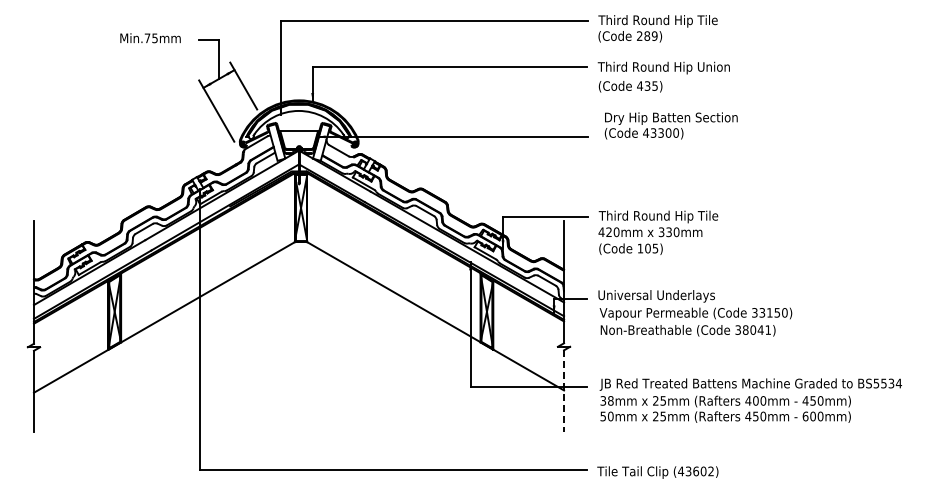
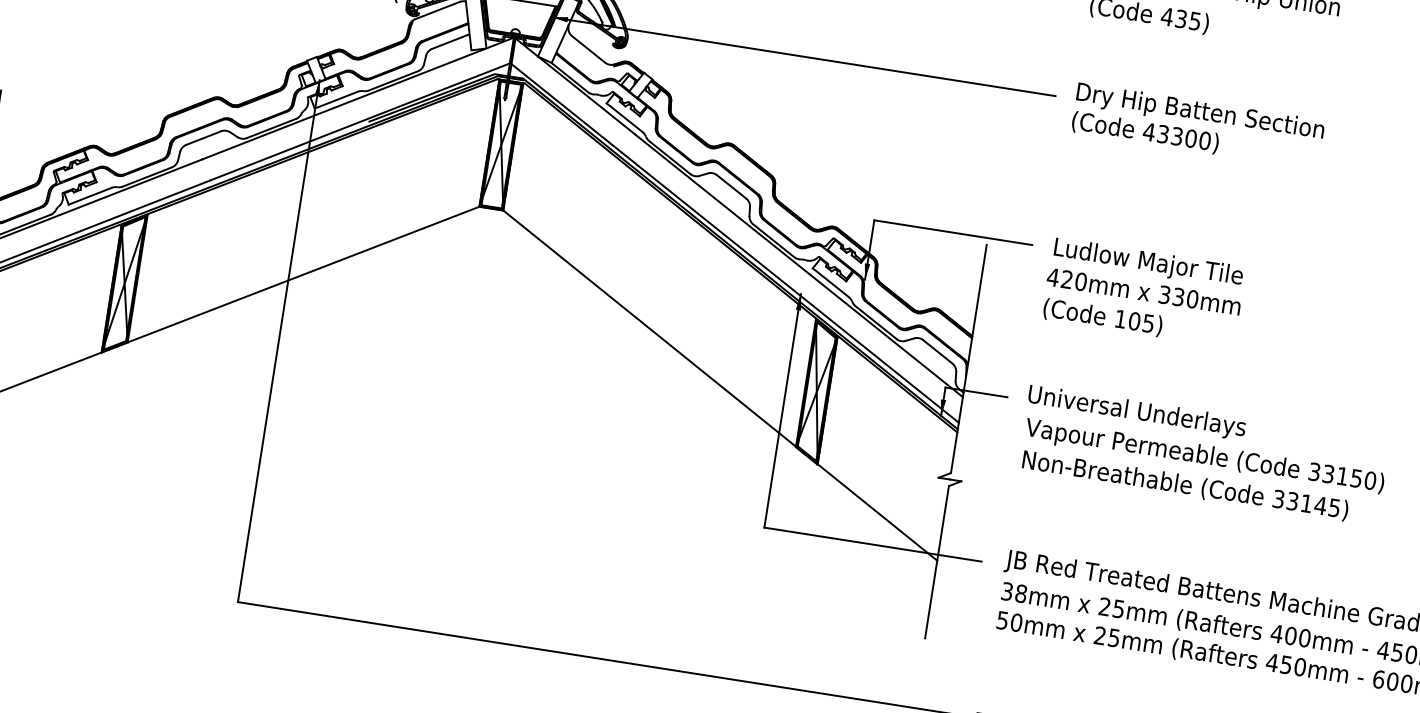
text: (670, 125) -> (1196, 125), moved
text: (658, 216) -> (1163, 264), Third Round Hip Tile -> Ludlow Major Tile
text: (756, 329) -> (1312, 503), 38041) -> 33145)
line: (564, 391) -> (937, 562), dashed -> solid

